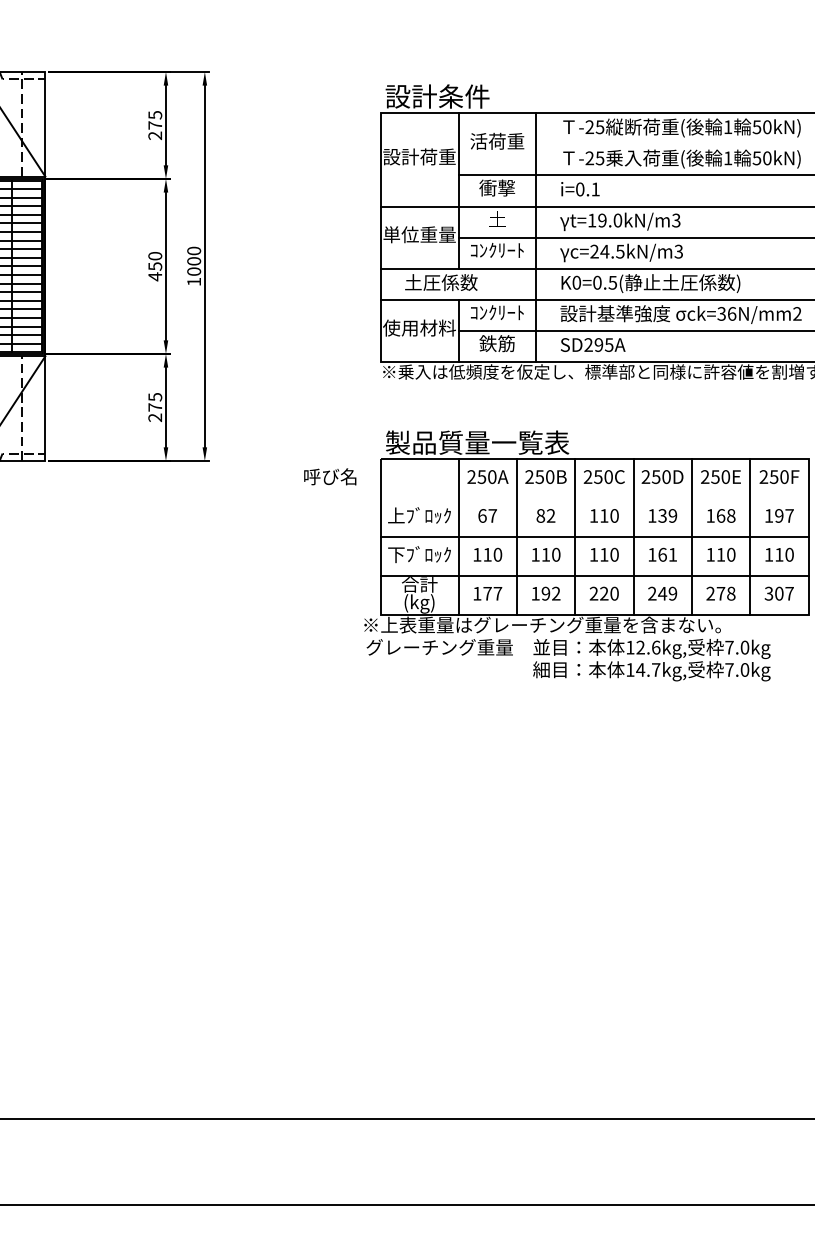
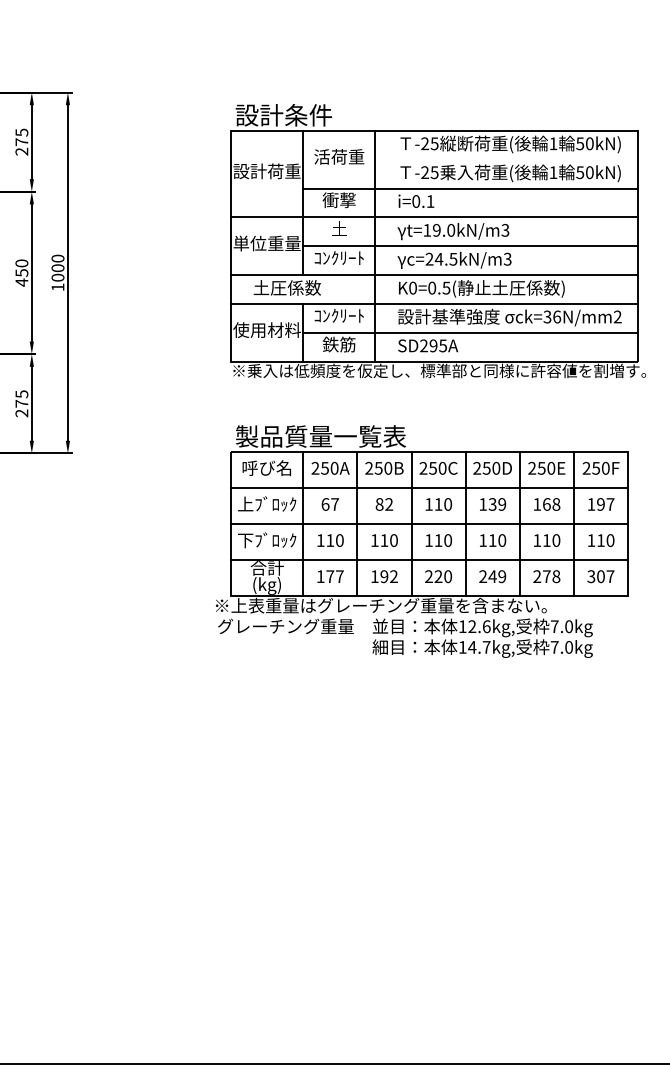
text: (330, 476) -> (267, 467), moved
line: (594, 498) -> (429, 488), added
text: (667, 554) -> (497, 540), 161 -> 110

